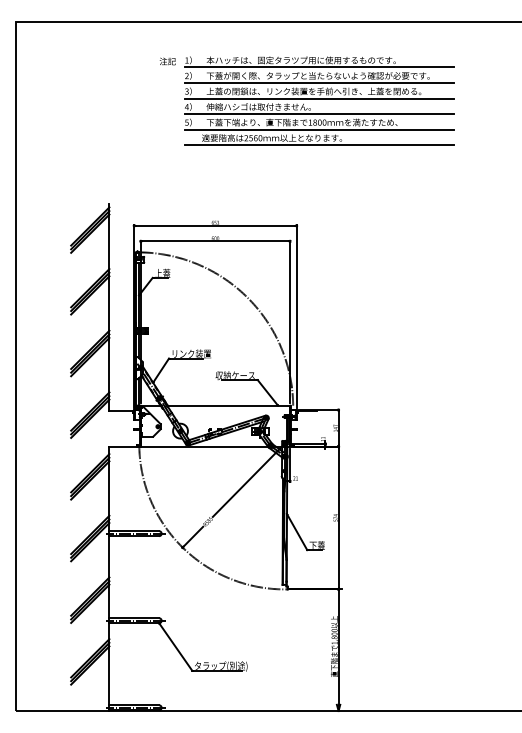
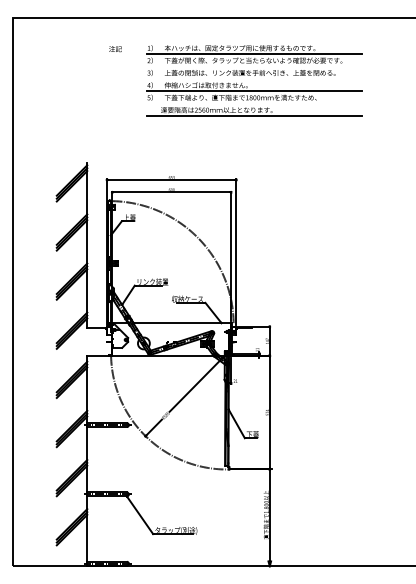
text: (167, 61) -> (115, 49), moved
line: (318, 83) -> (253, 66), removed
line: (318, 98) -> (253, 78), removed
line: (318, 129) -> (253, 103), removed

